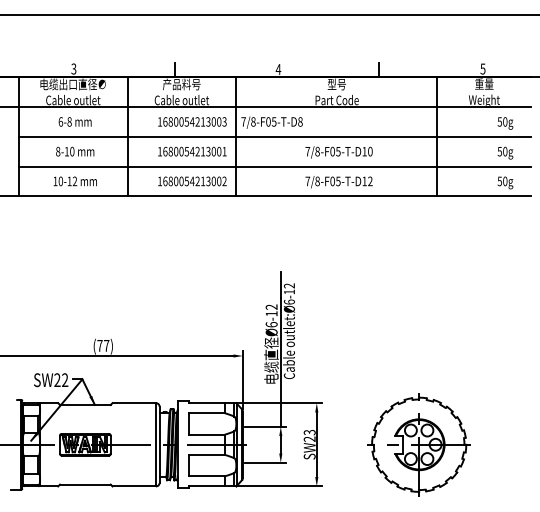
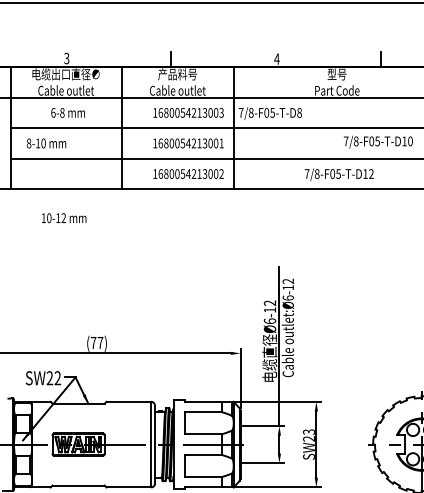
text: (75, 151) -> (46, 143), moved
text: (338, 152) -> (377, 142), moved
text: (74, 181) -> (63, 218), moved

